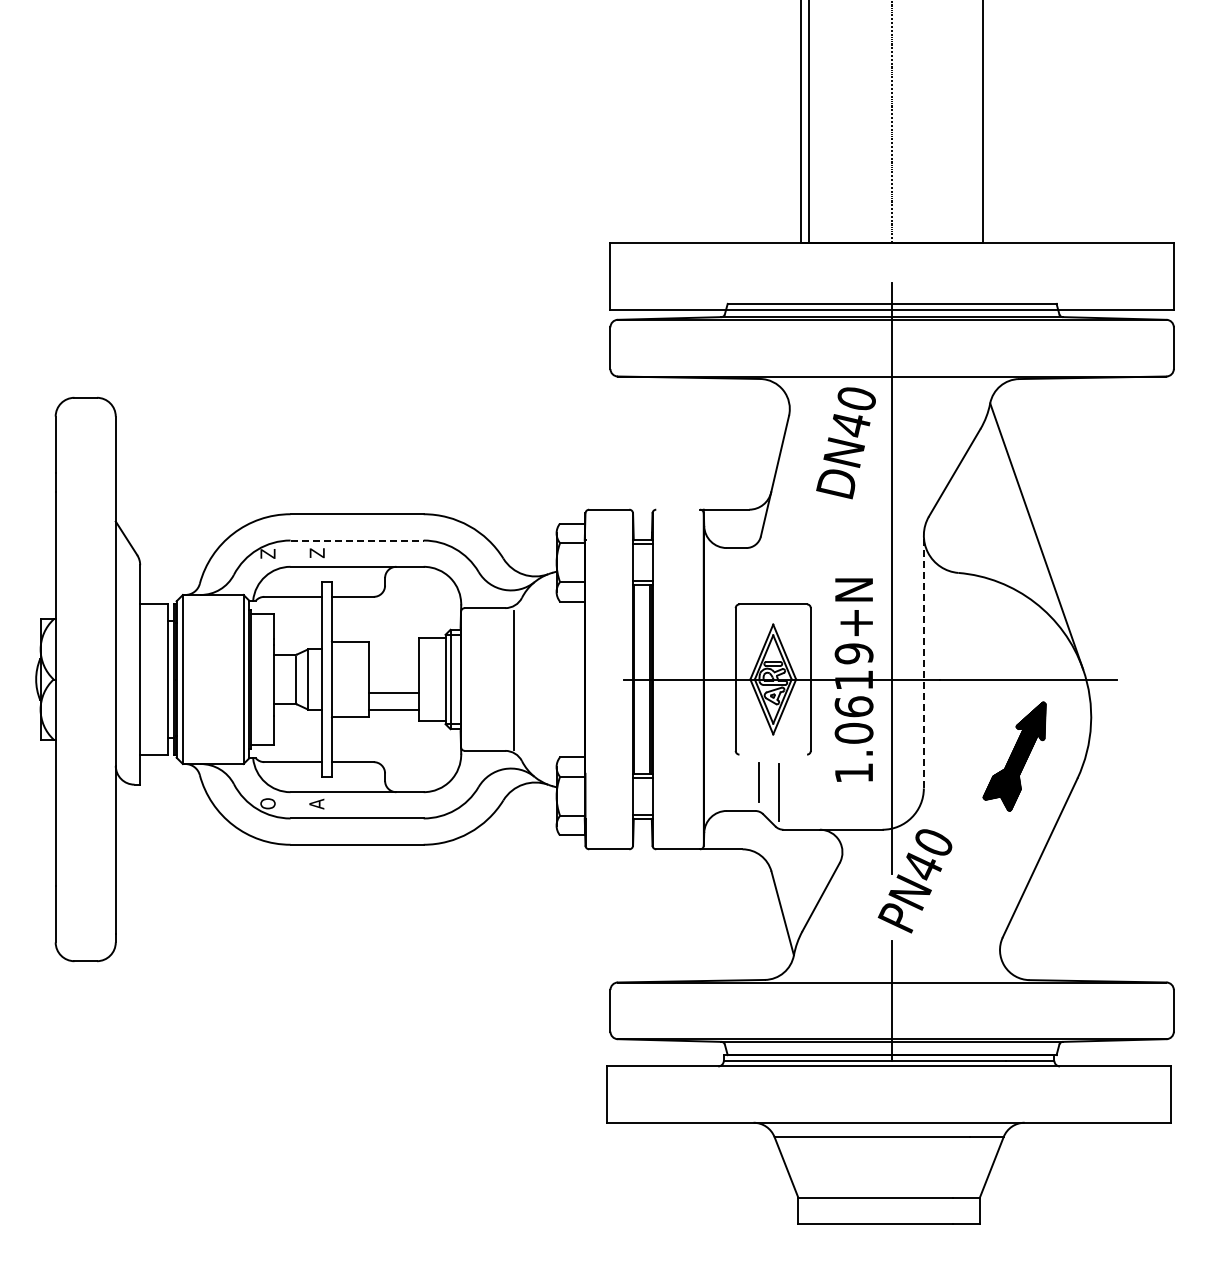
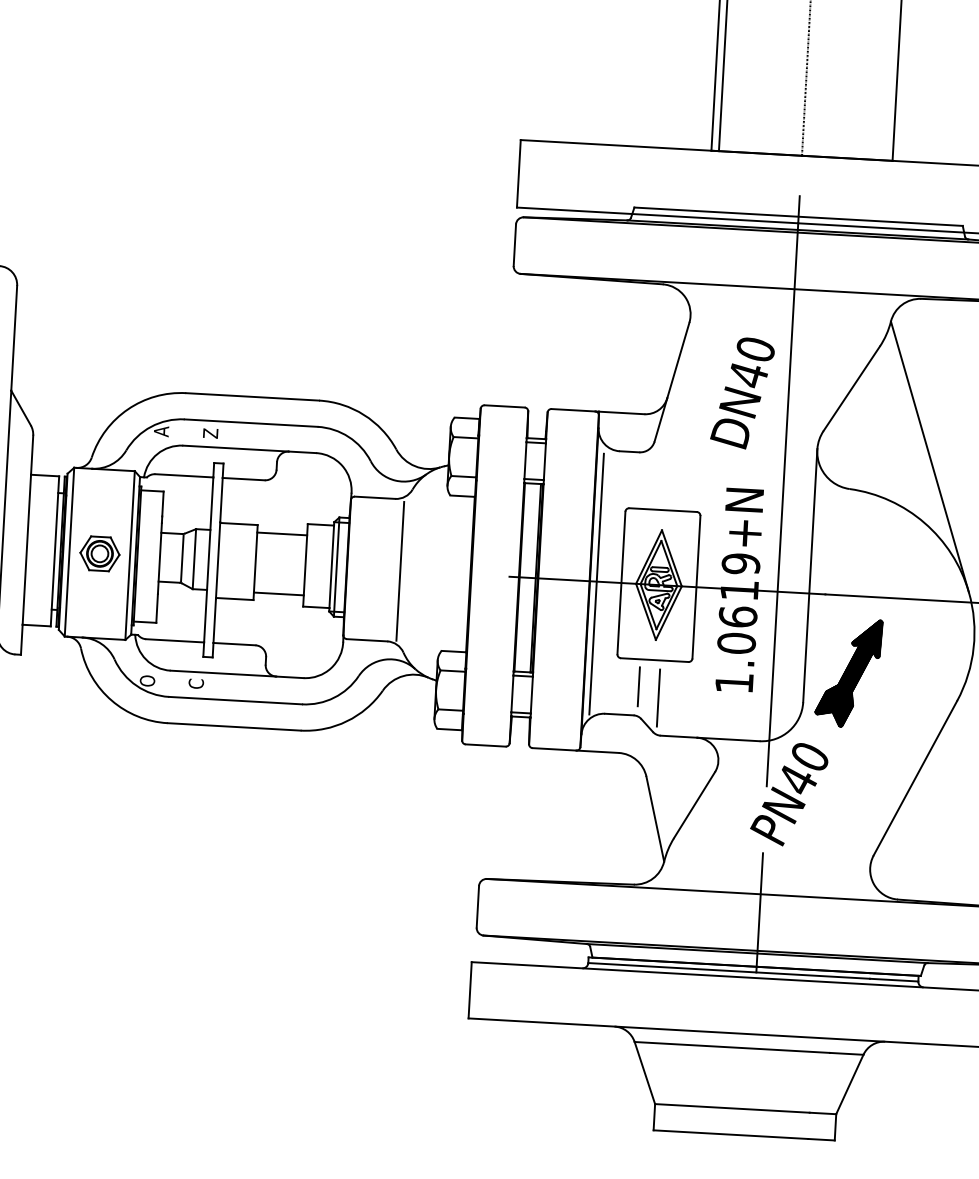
text: (845, 443) -> (741, 393), moved
line: (678, 509) -> (573, 410), added
line: (357, 540) -> (251, 423), dashed -> solid
text: (267, 553) -> (160, 431), Z -> A
line: (923, 661) -> (809, 575), dashed -> solid
part: (213, 679) -> (100, 553), added
line: (711, 681) -> (597, 583), added
line: (394, 693) -> (282, 534), moved
line: (773, 754) -> (654, 660), added
part: (1014, 756) -> (848, 672), moved
text: (316, 803) -> (195, 683), A -> C

